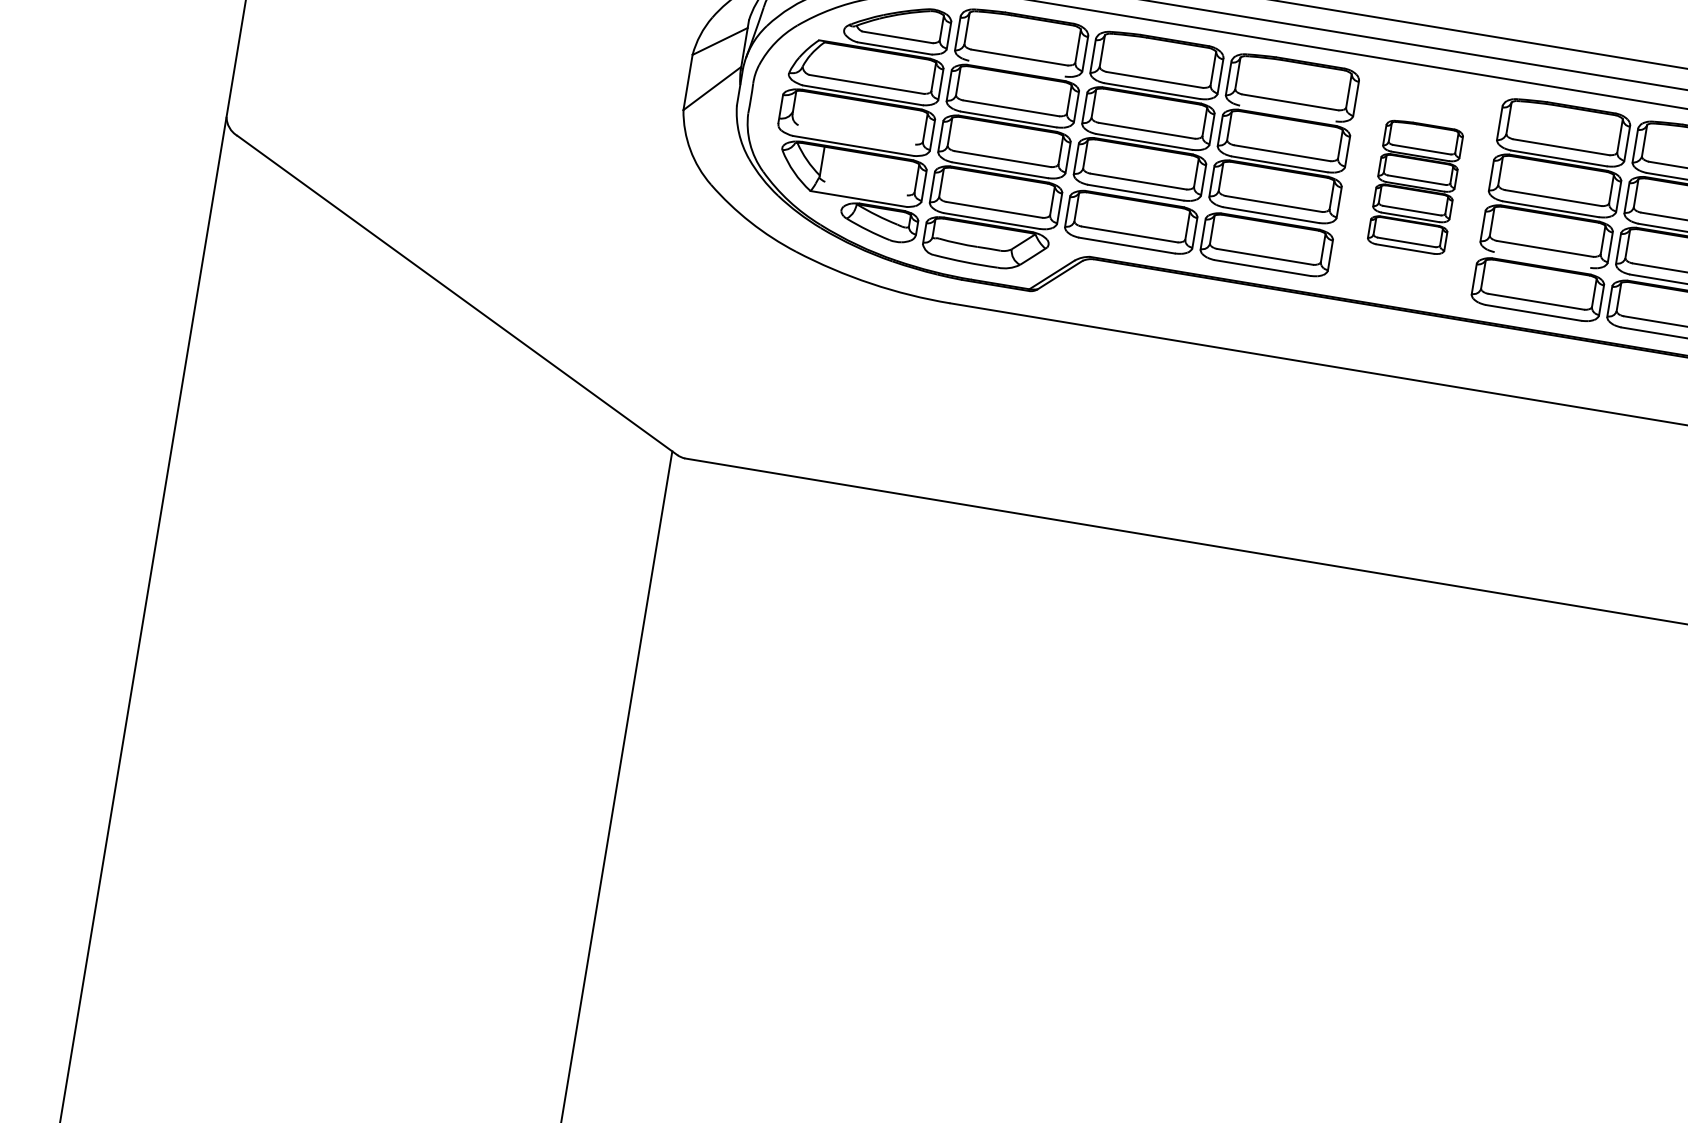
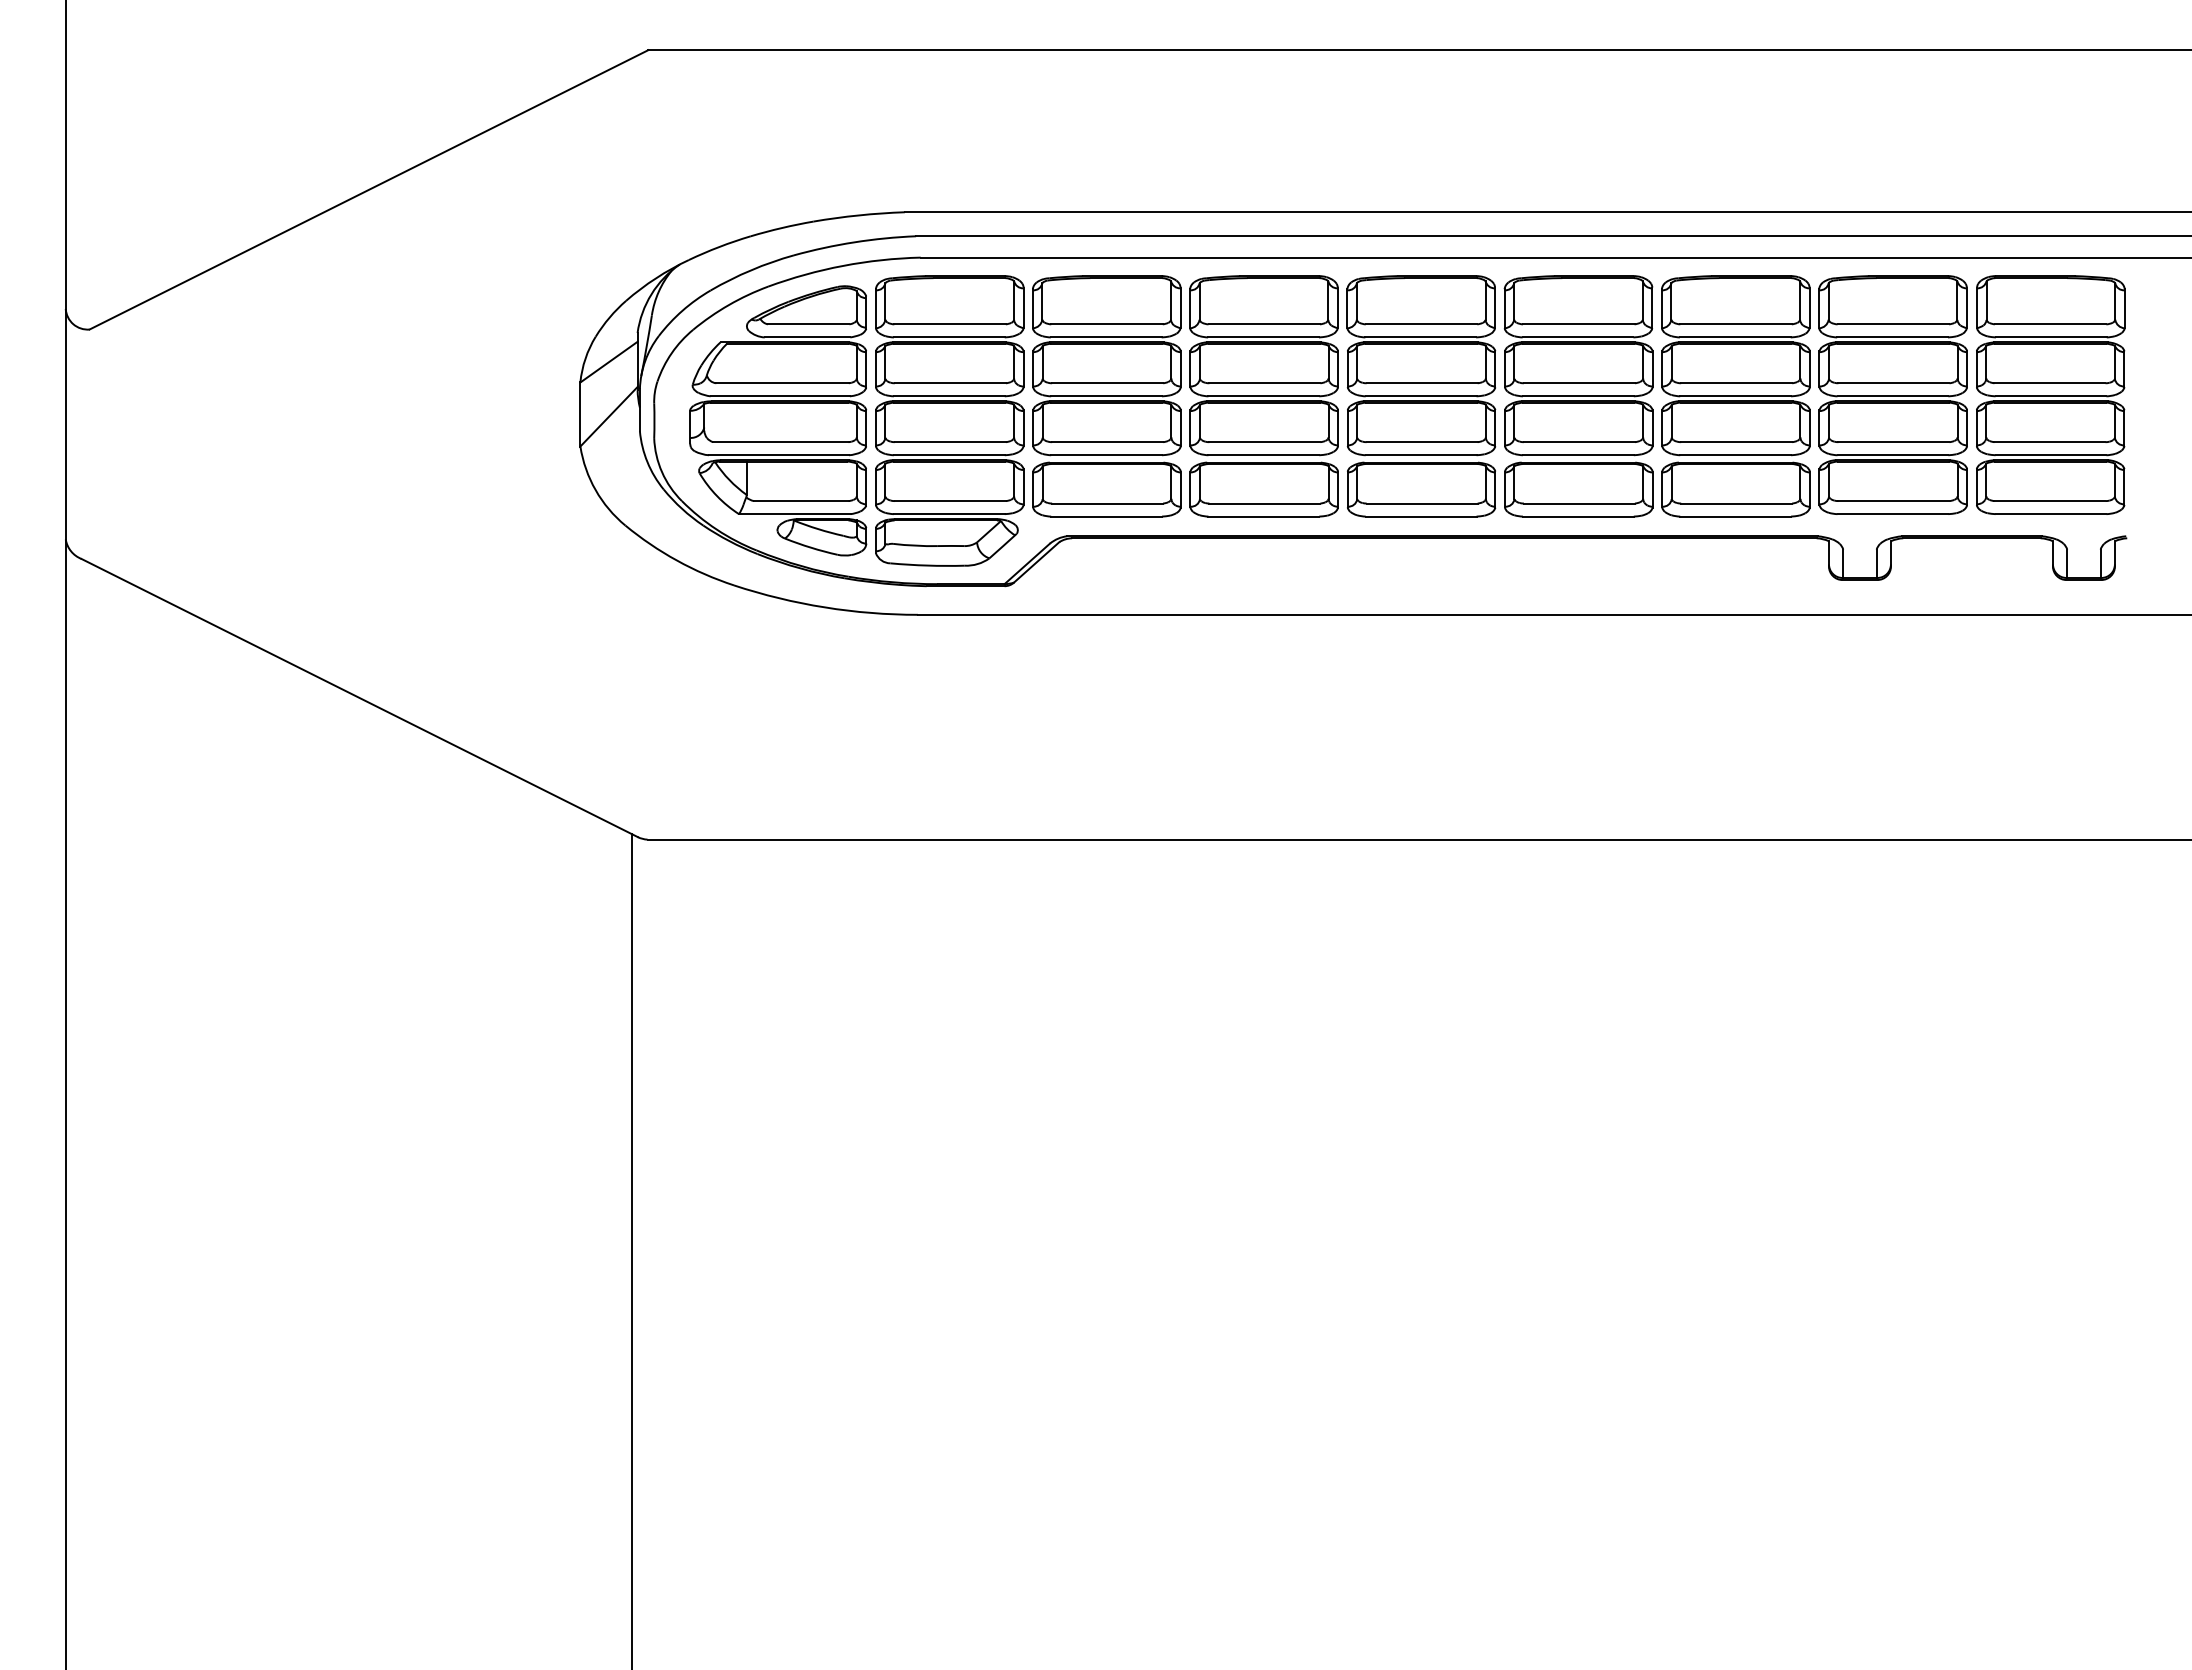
line: (1016, 68) -> (948, 337), added
line: (1287, 113) -> (1263, 337), added
line: (856, 135) -> (780, 442), added
part: (1415, 187) -> (1421, 396), size x1.67
line: (866, 189) -> (801, 501), added
line: (1541, 260) -> (1577, 455), added

